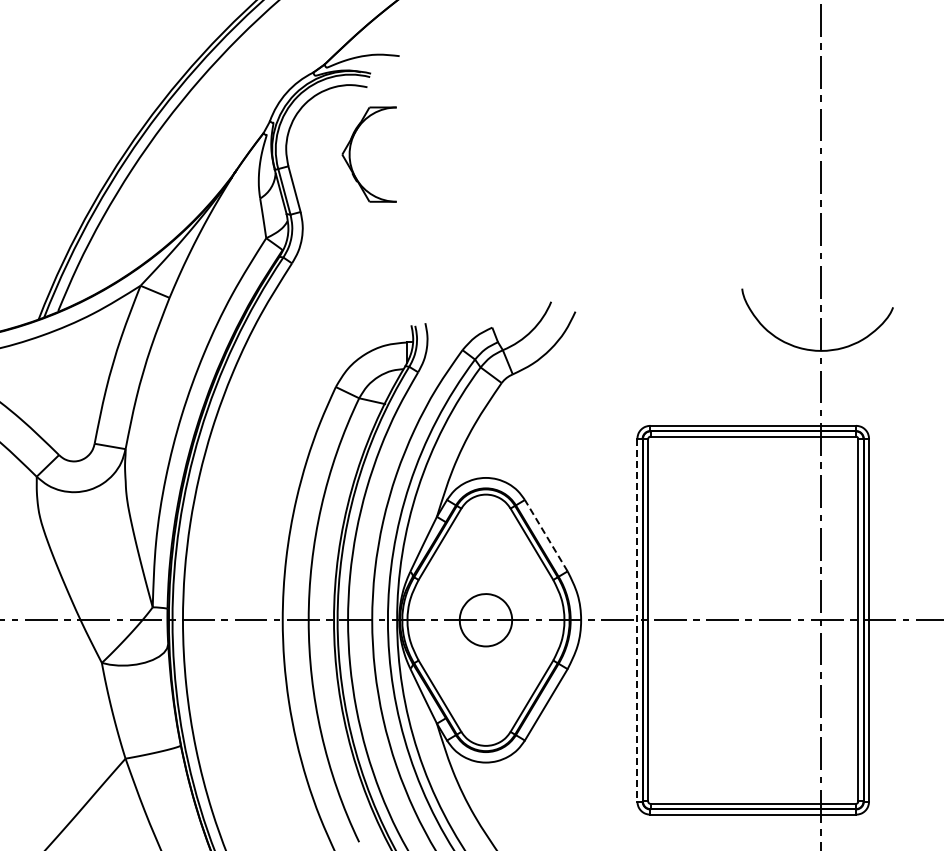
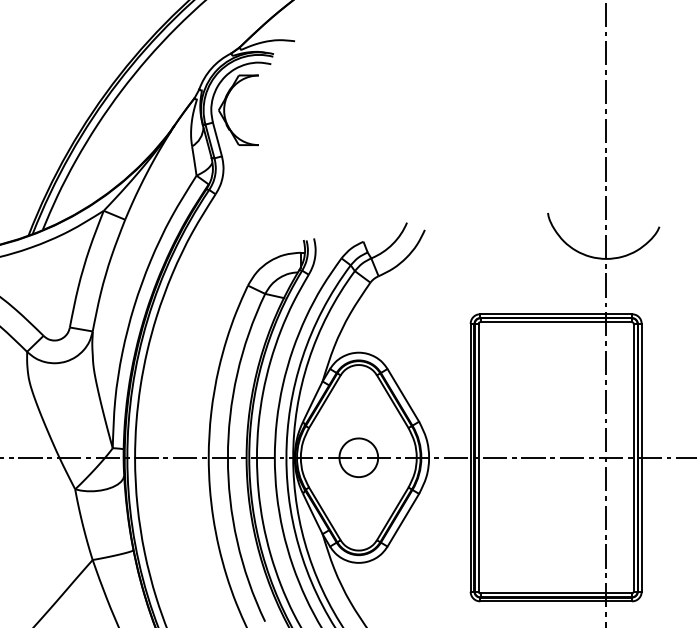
part: (350, 154) -> (224, 110), moved
line: (546, 535) -> (403, 395), dashed -> solid
line: (637, 620) -> (470, 457), dashed -> solid

